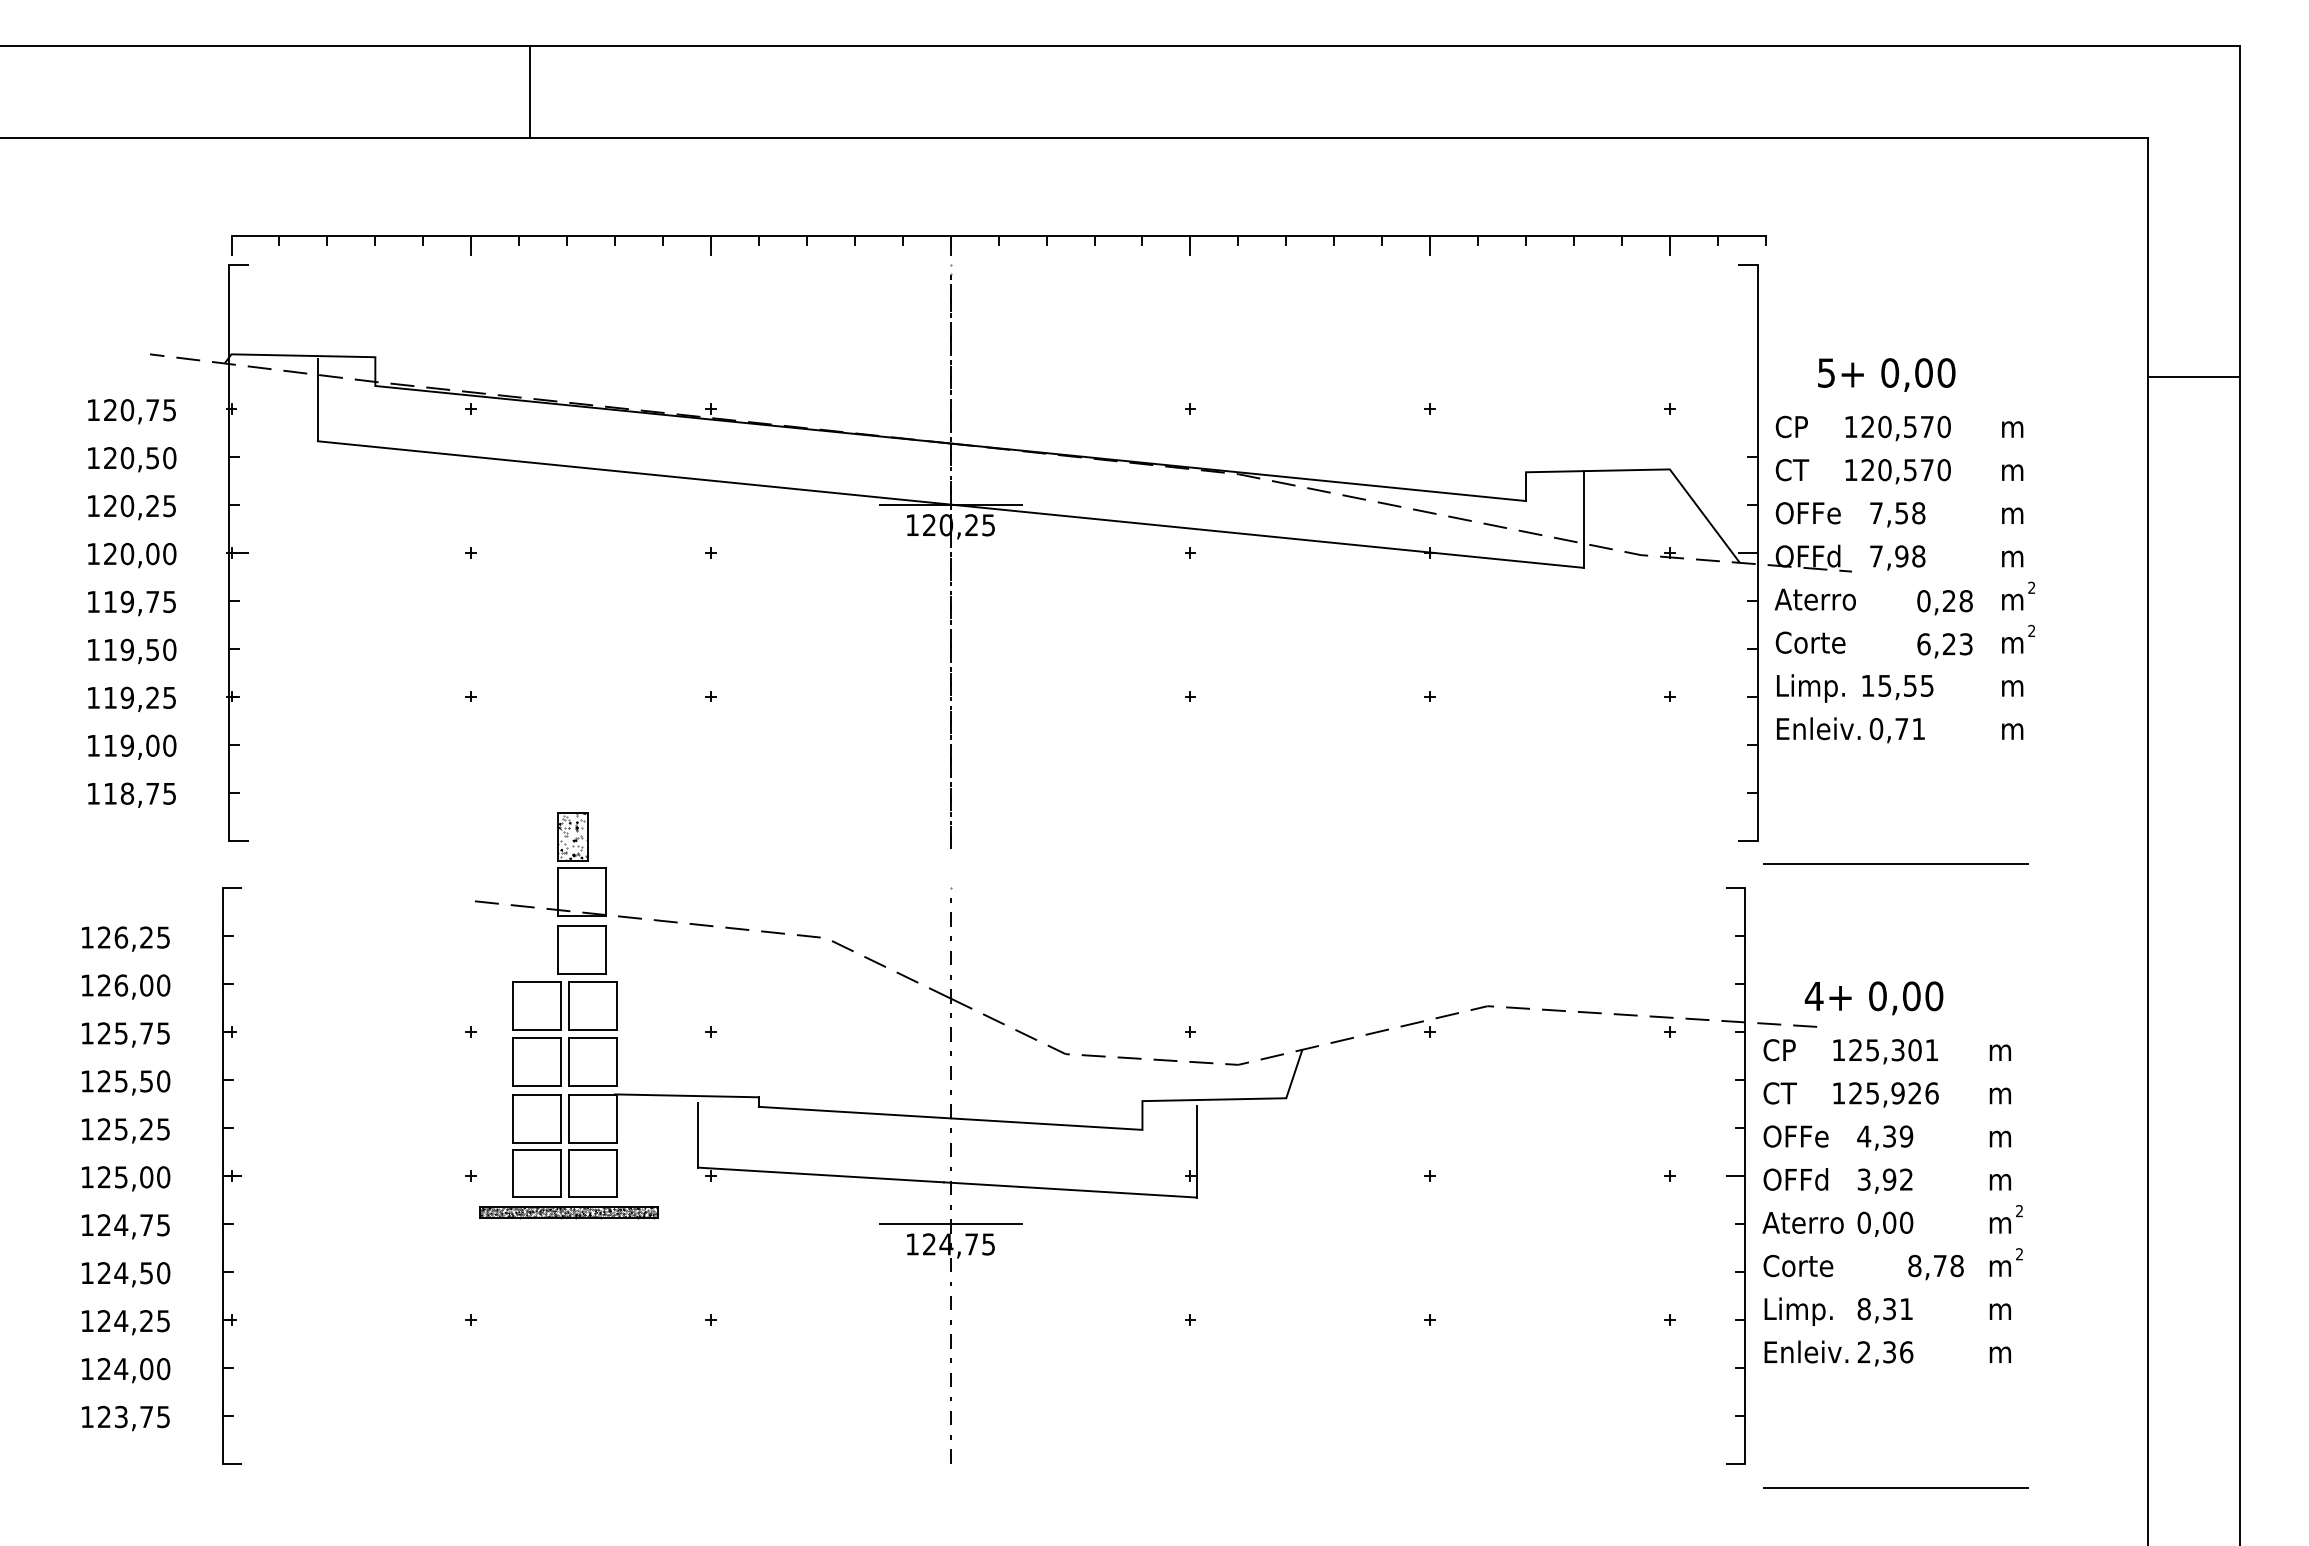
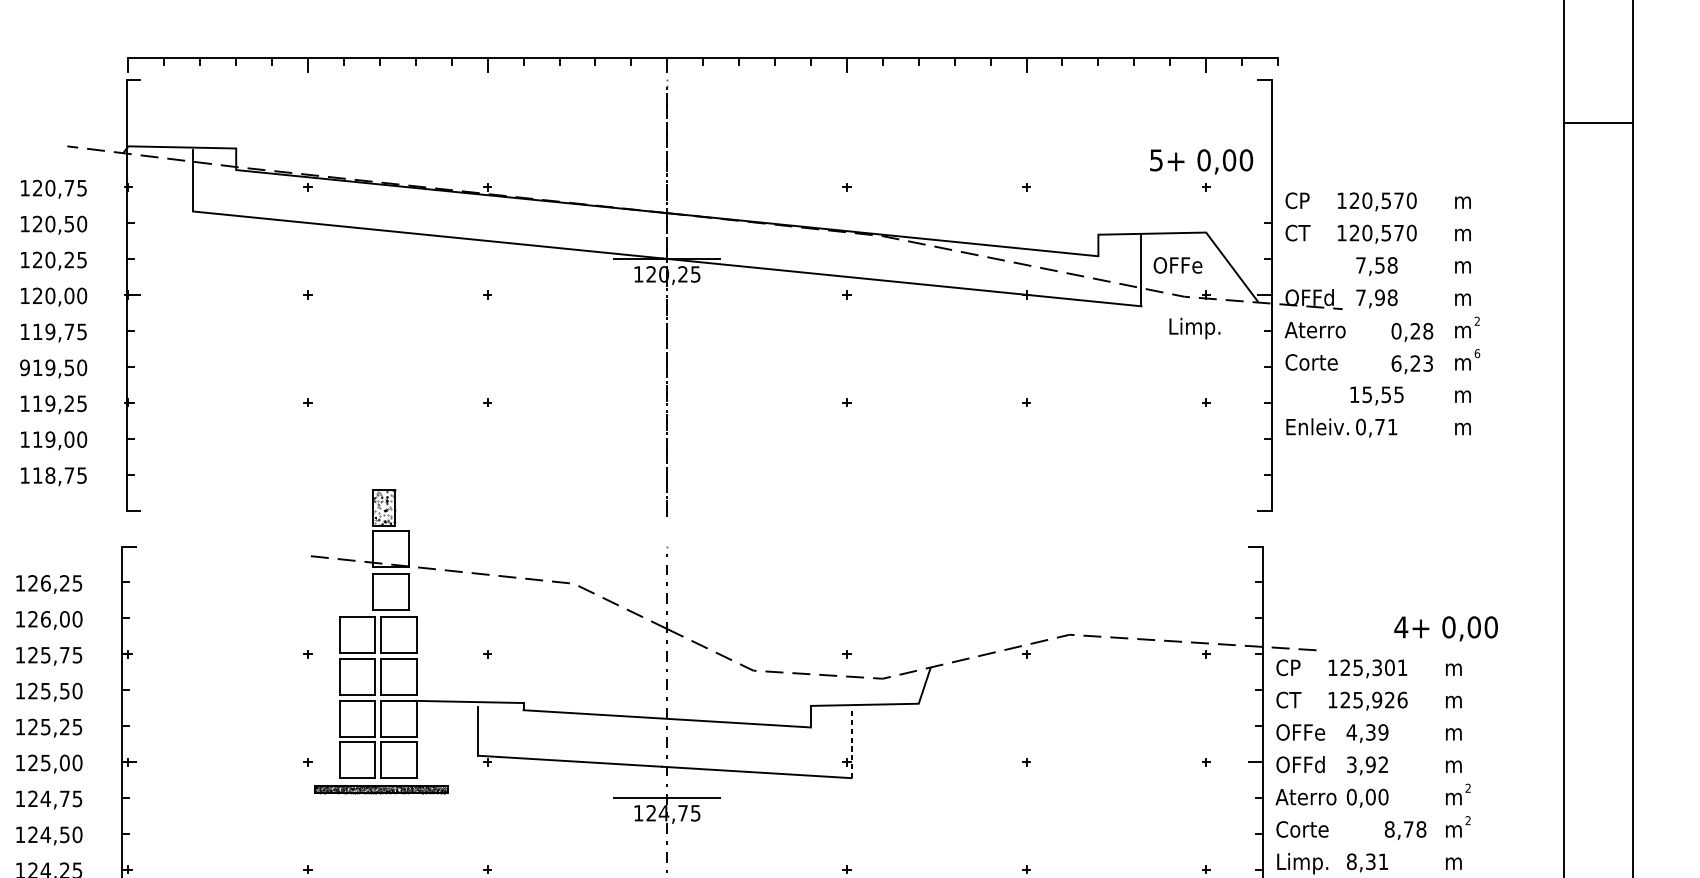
text: (1886, 374) -> (1201, 161), moved
line: (2193, 376) -> (1598, 123), moved
text: (1807, 513) -> (1177, 265), moved
text: (2031, 630) -> (1477, 353), 2 -> 6
text: (93, 649) -> (25, 367), 119,50 -> 919,50
text: (1810, 688) -> (1194, 328), moved
line: (1896, 864) -> (1375, 528), removed
text: (1873, 998) -> (1445, 629), moved
line: (1196, 1152) -> (851, 744), solid -> dashed

